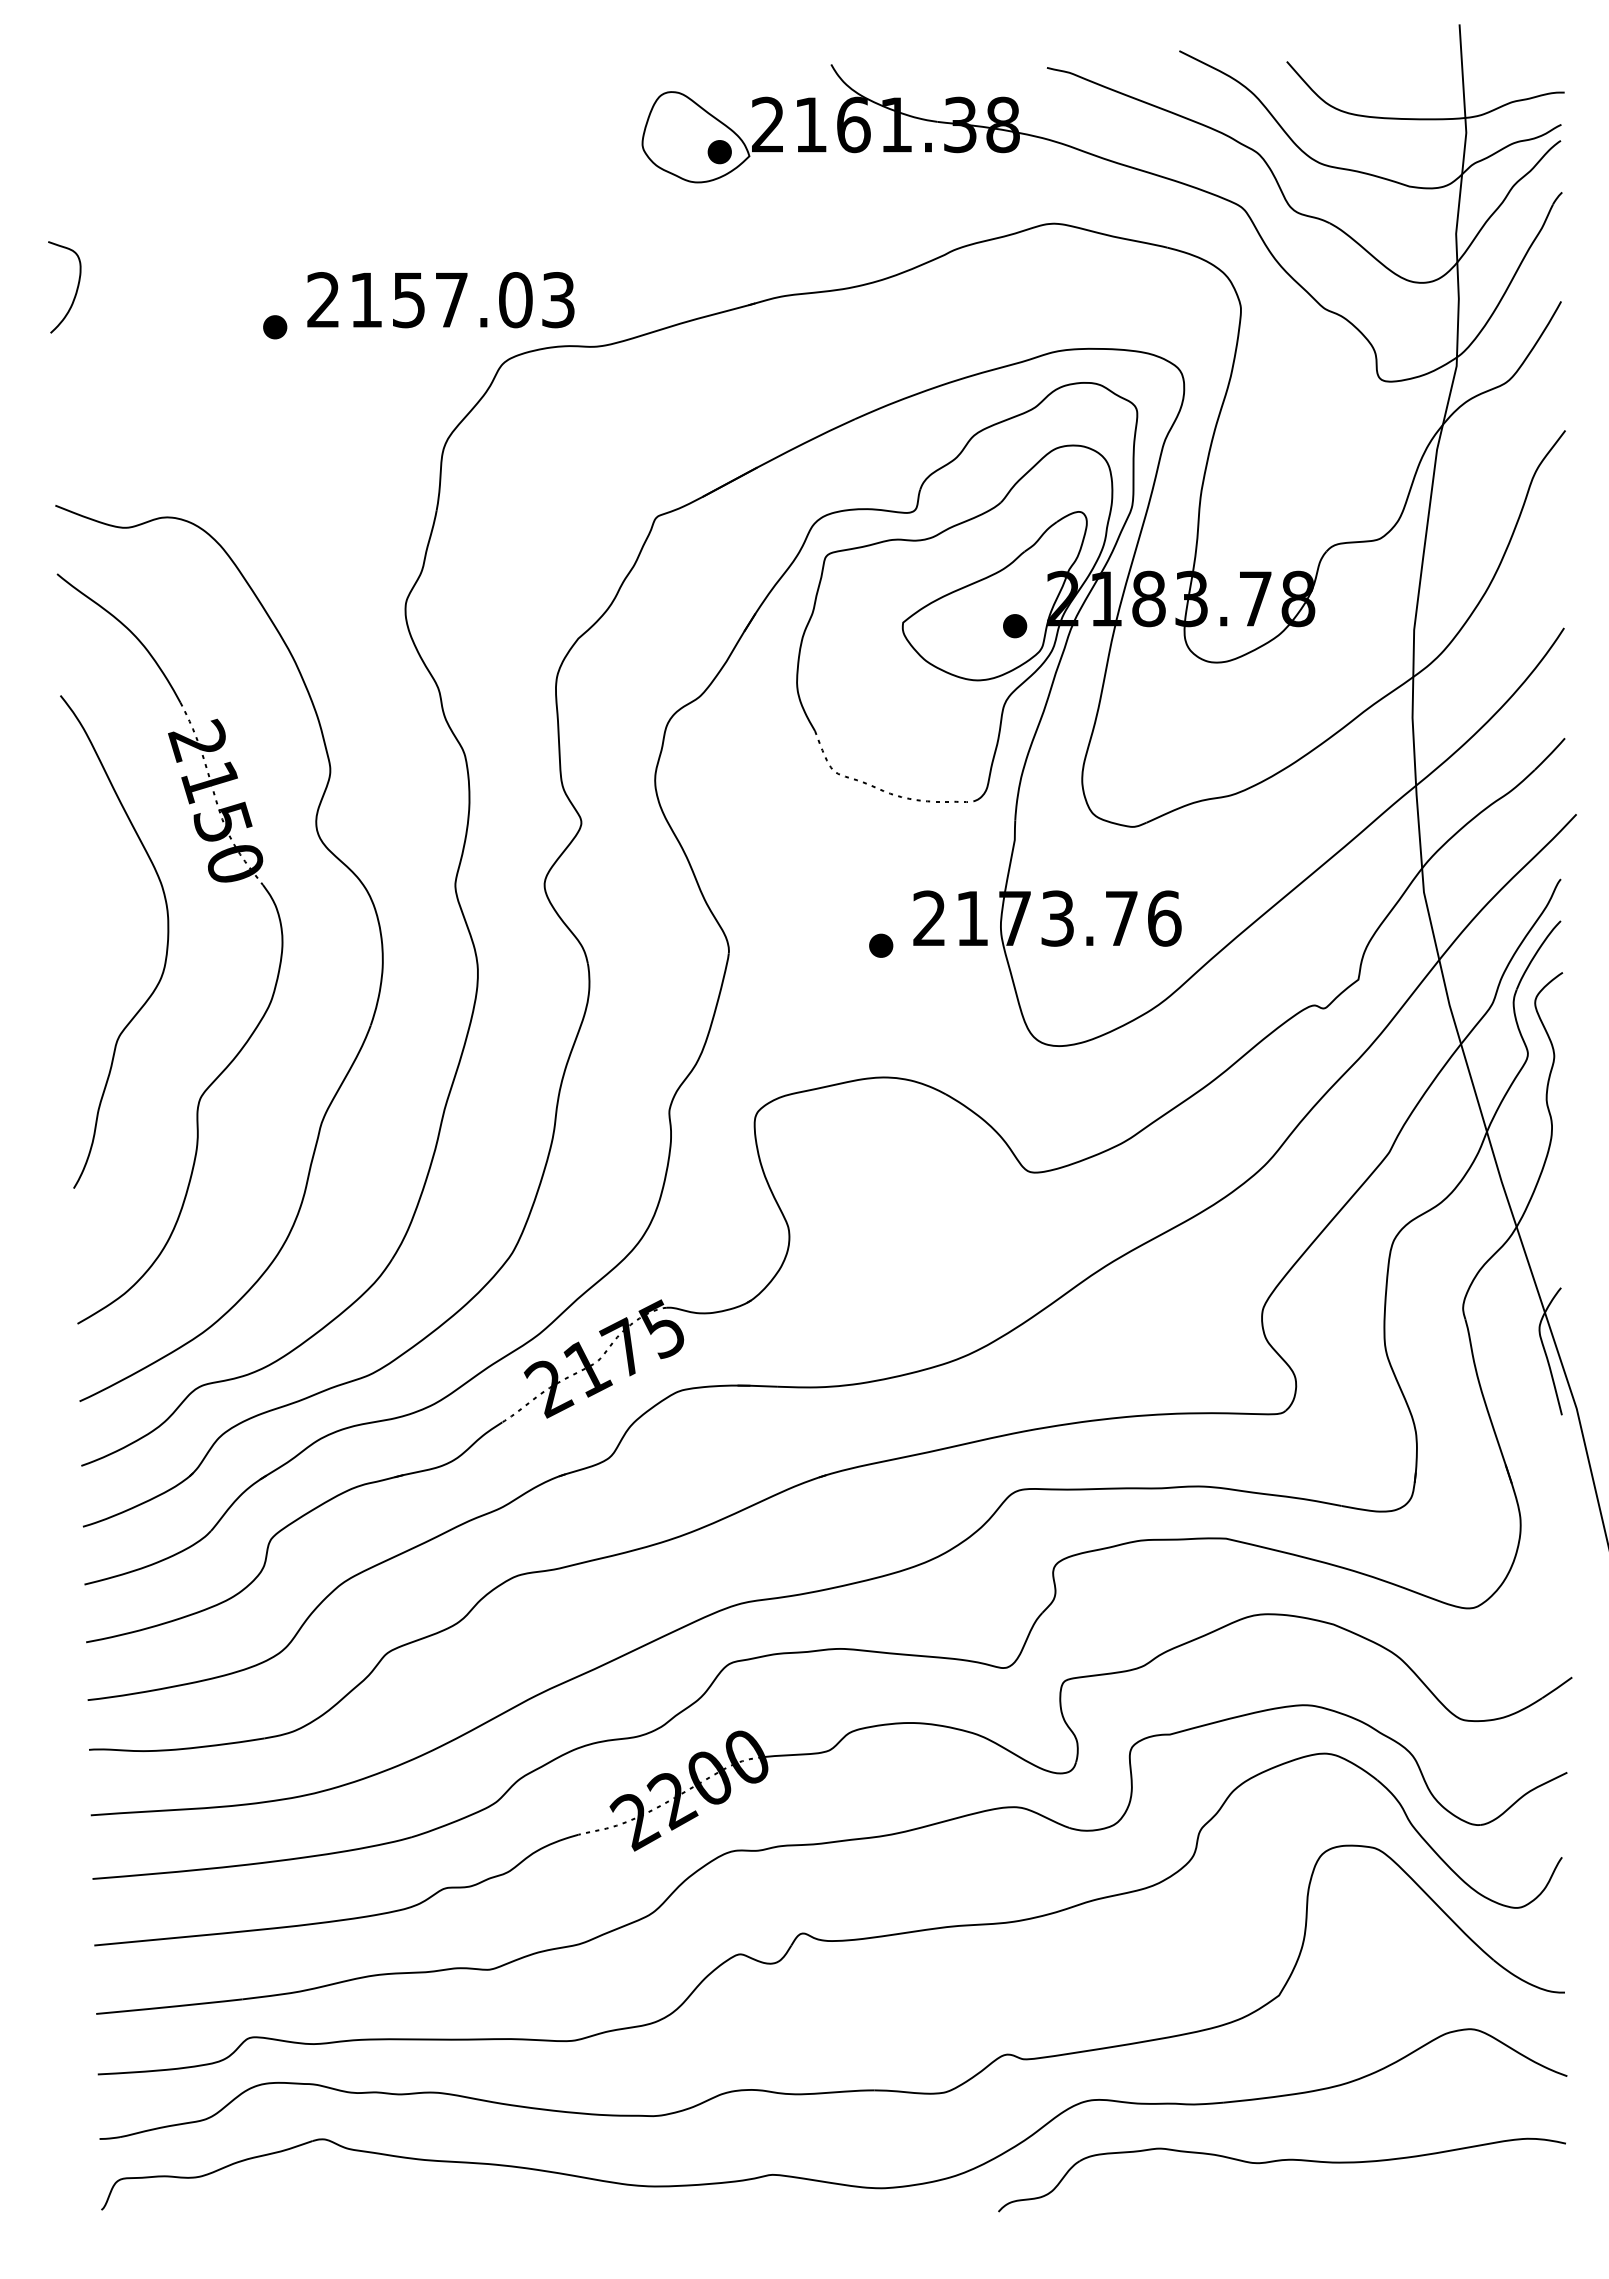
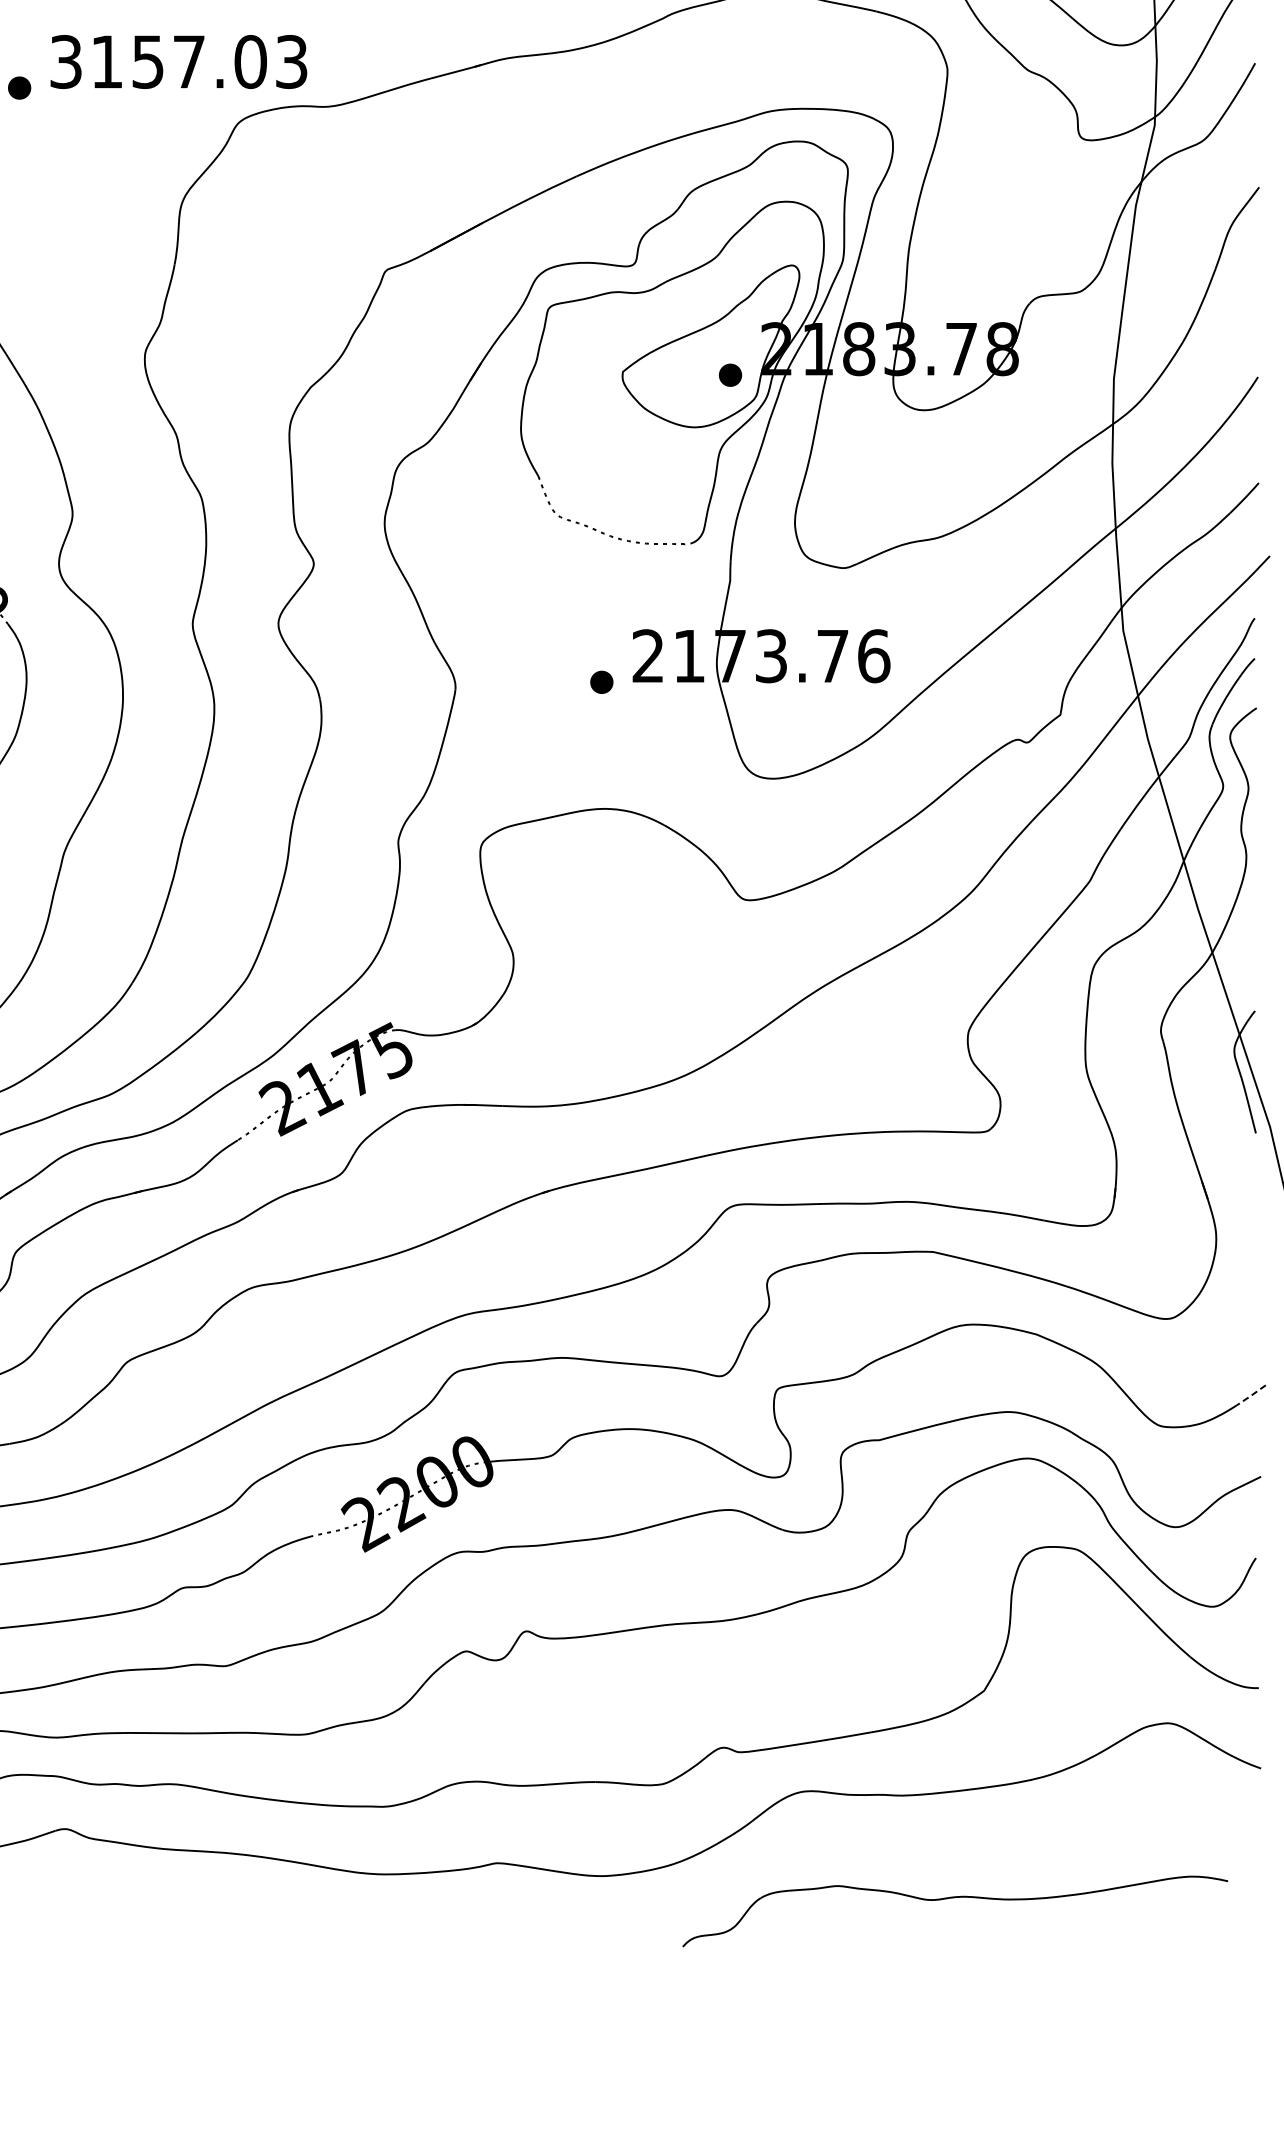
text: (323, 300) -> (66, 62), 2157.03 -> 3157.03
line: (1557, 1688) -> (1251, 1395), solid -> dashed
part: (1281, 2161) -> (954, 1898), moved

